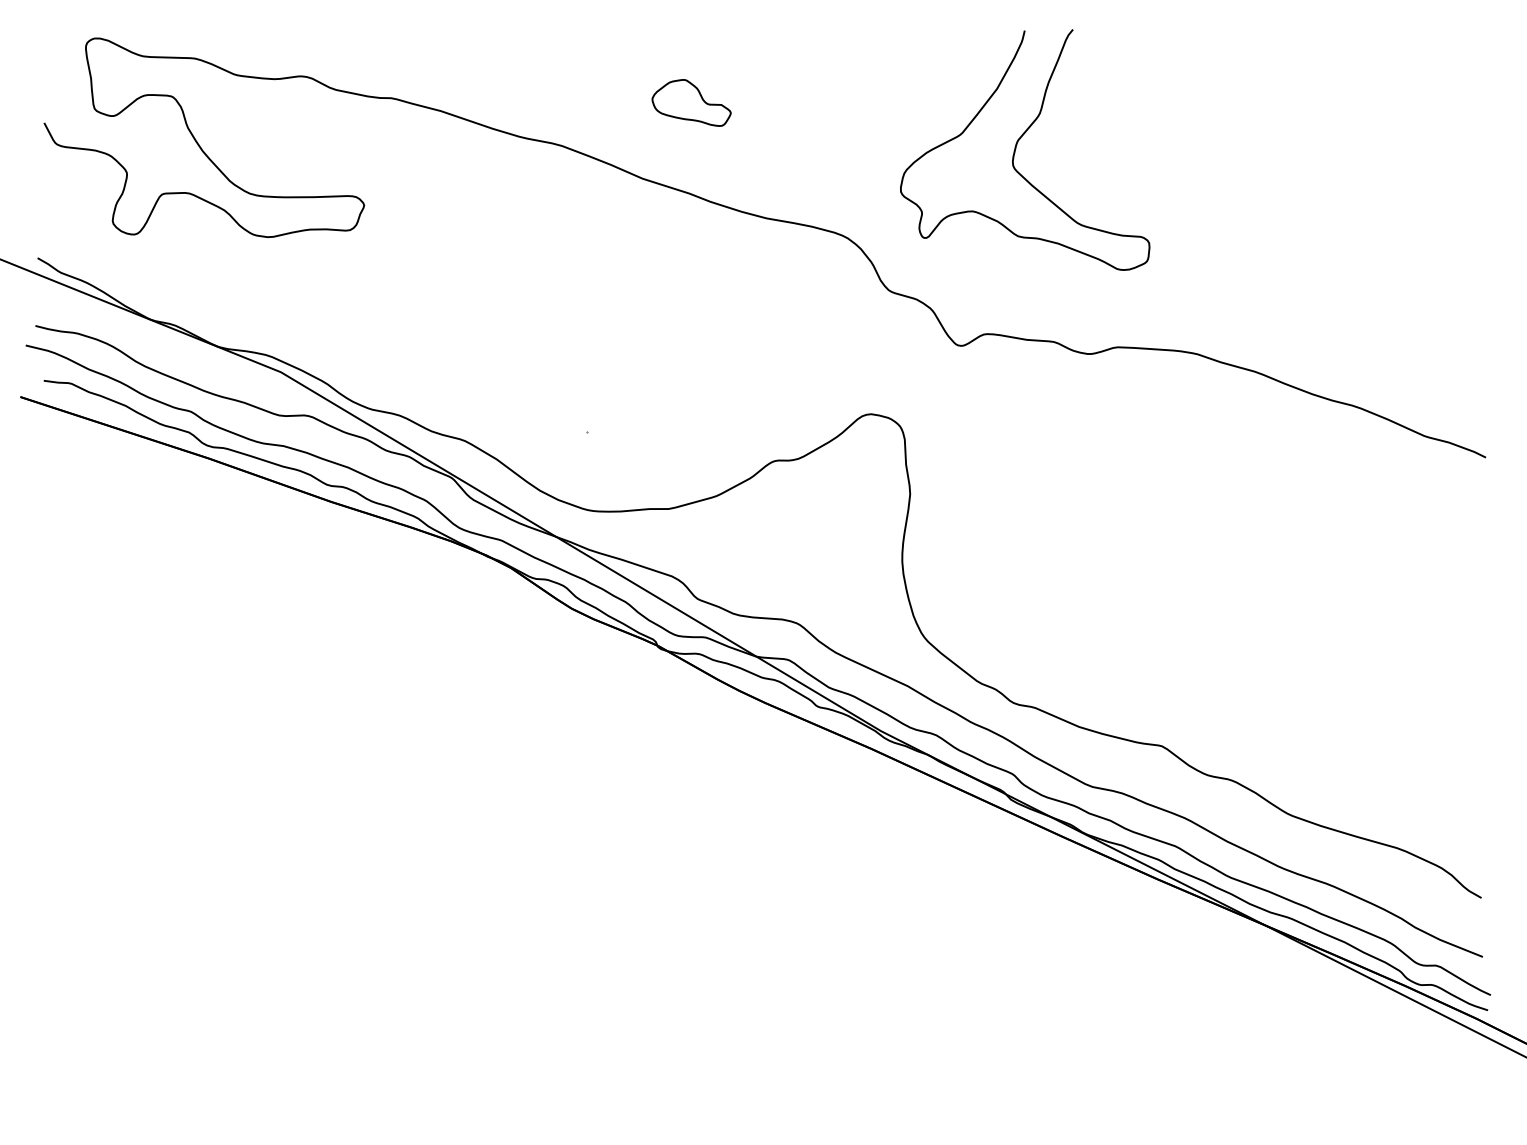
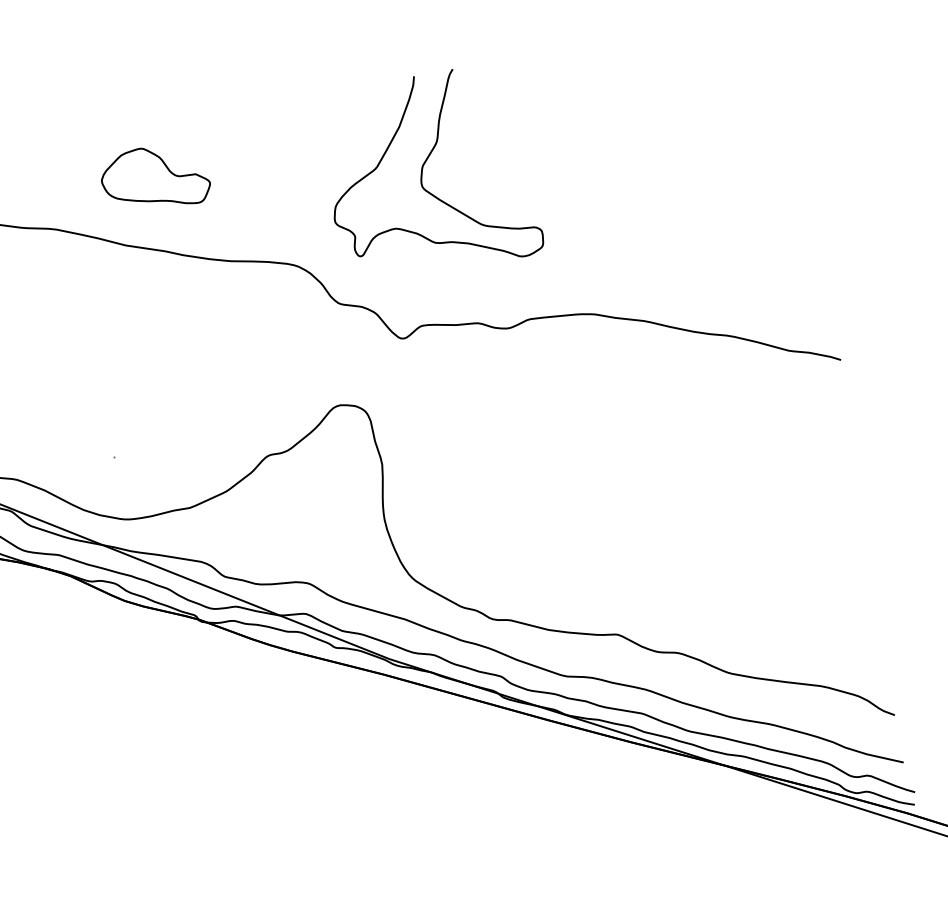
part: (691, 102) -> (155, 177), size x1.67

